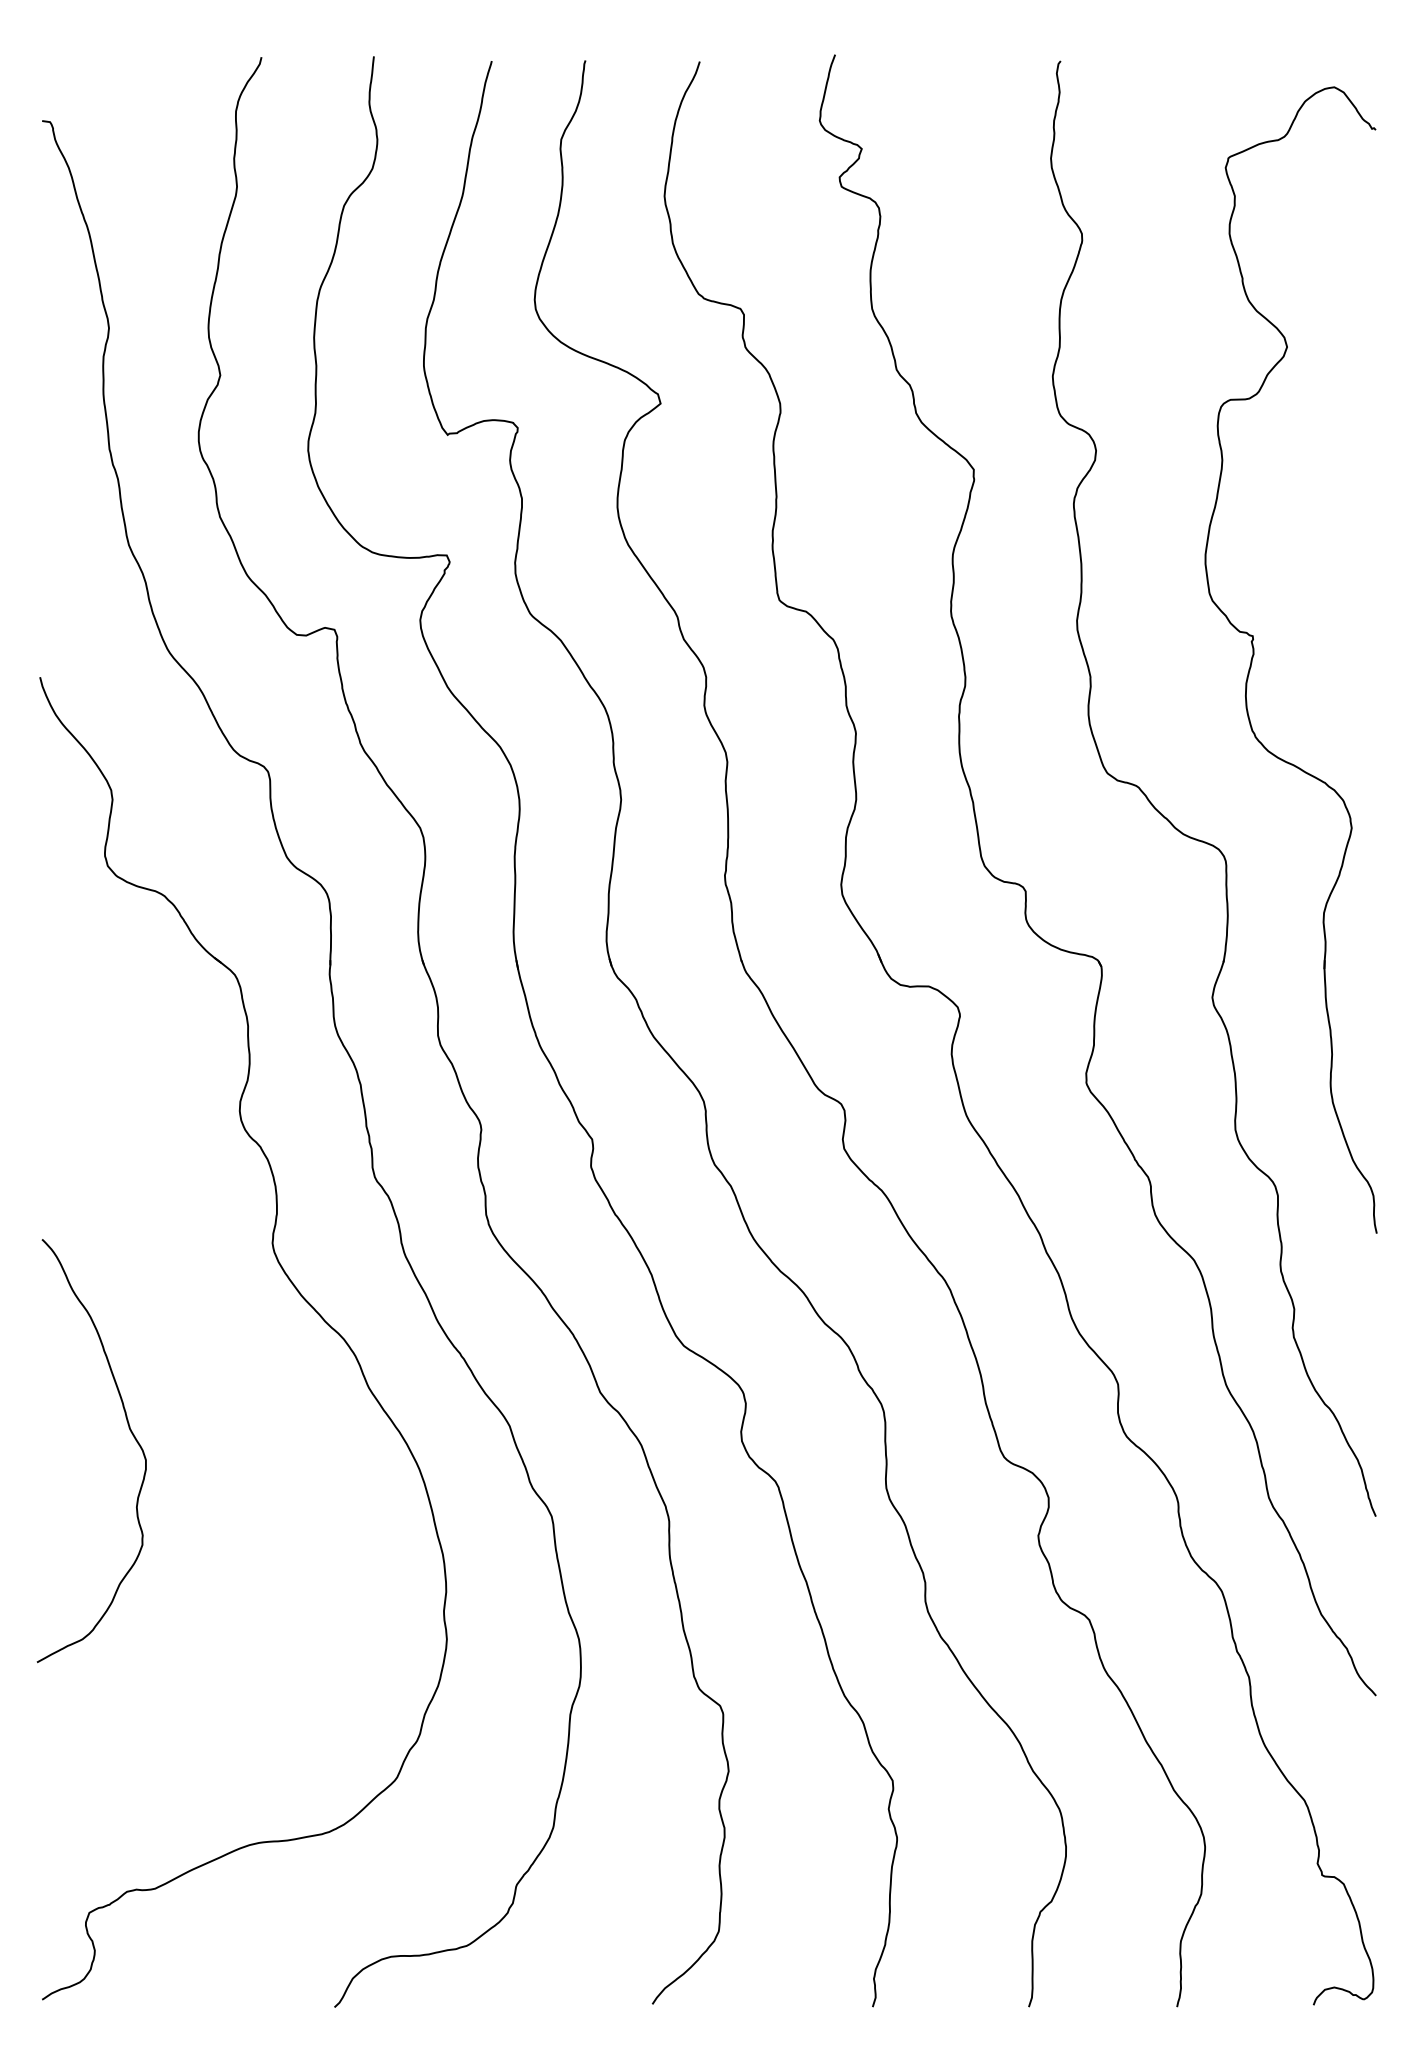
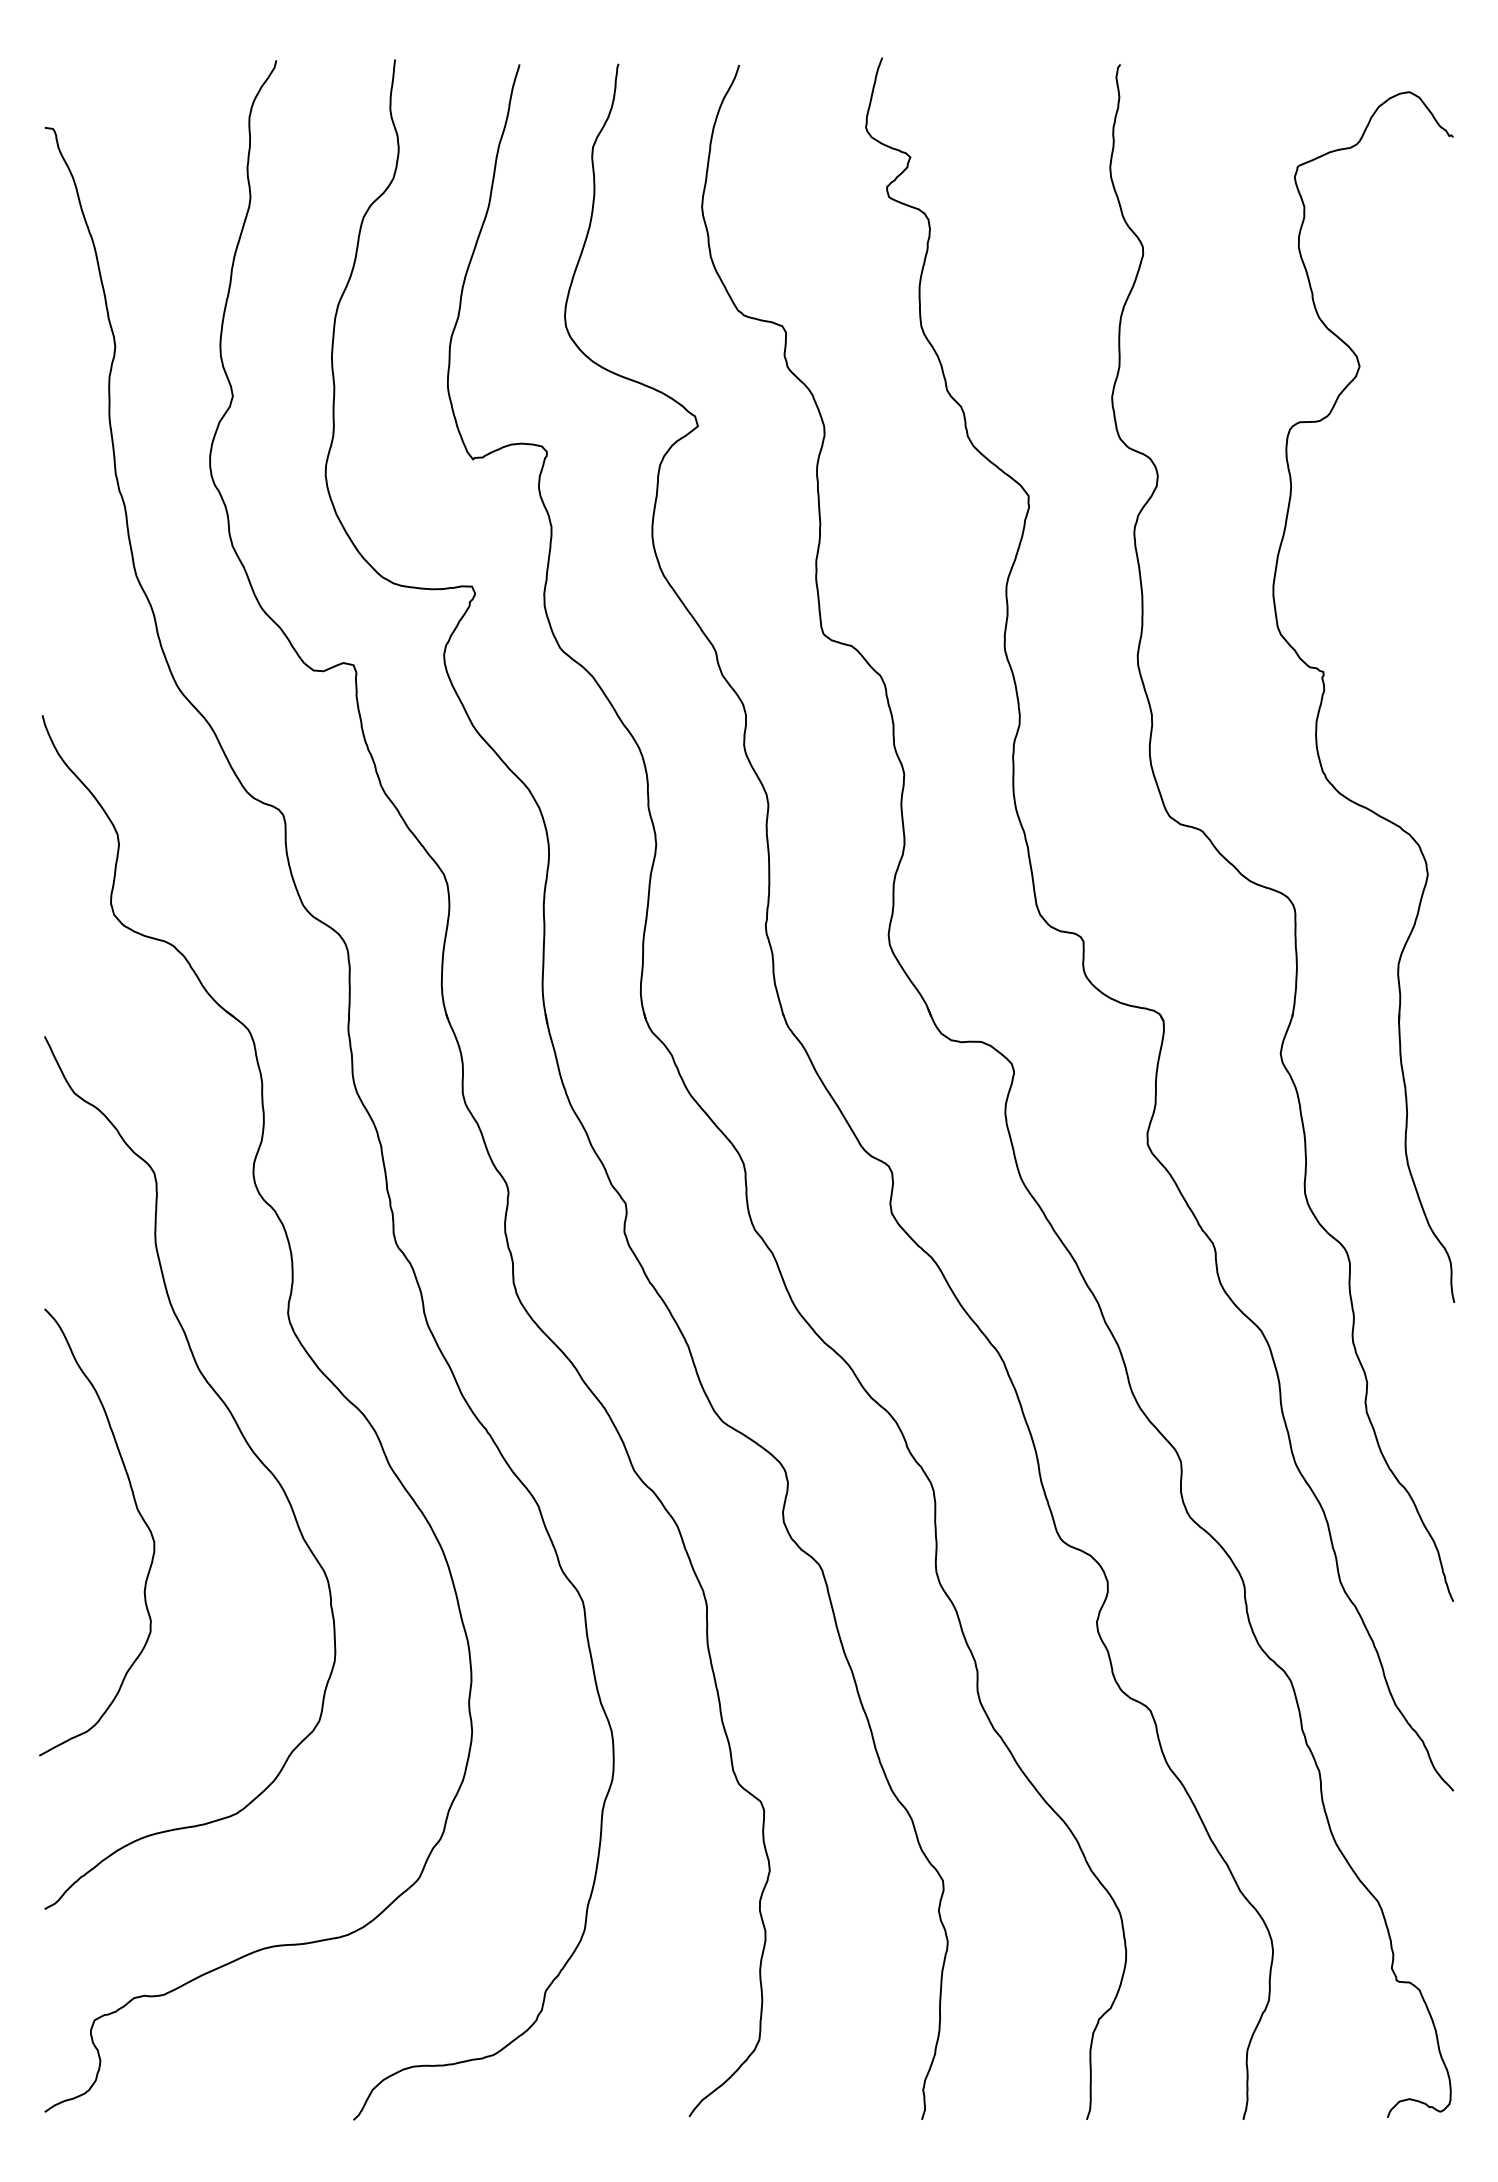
curve: (232, 1365) -> (245, 1442), added

